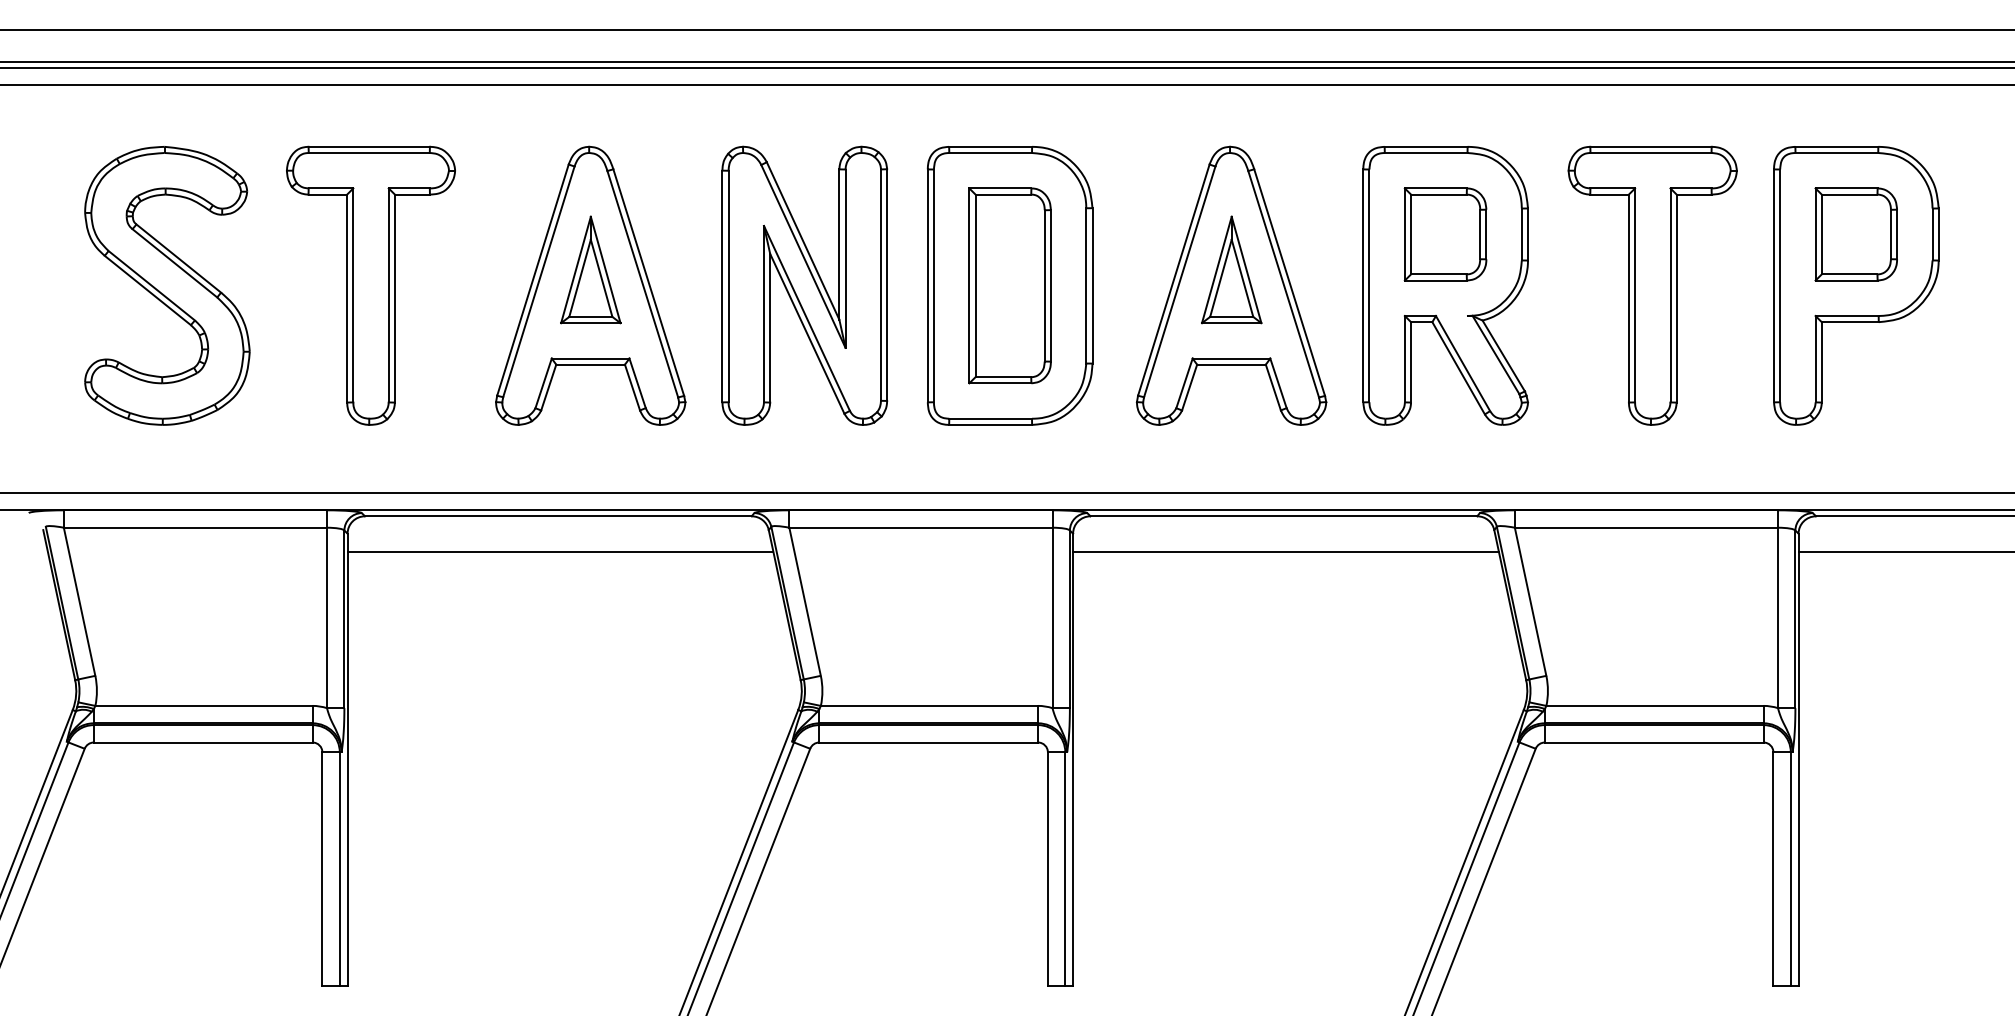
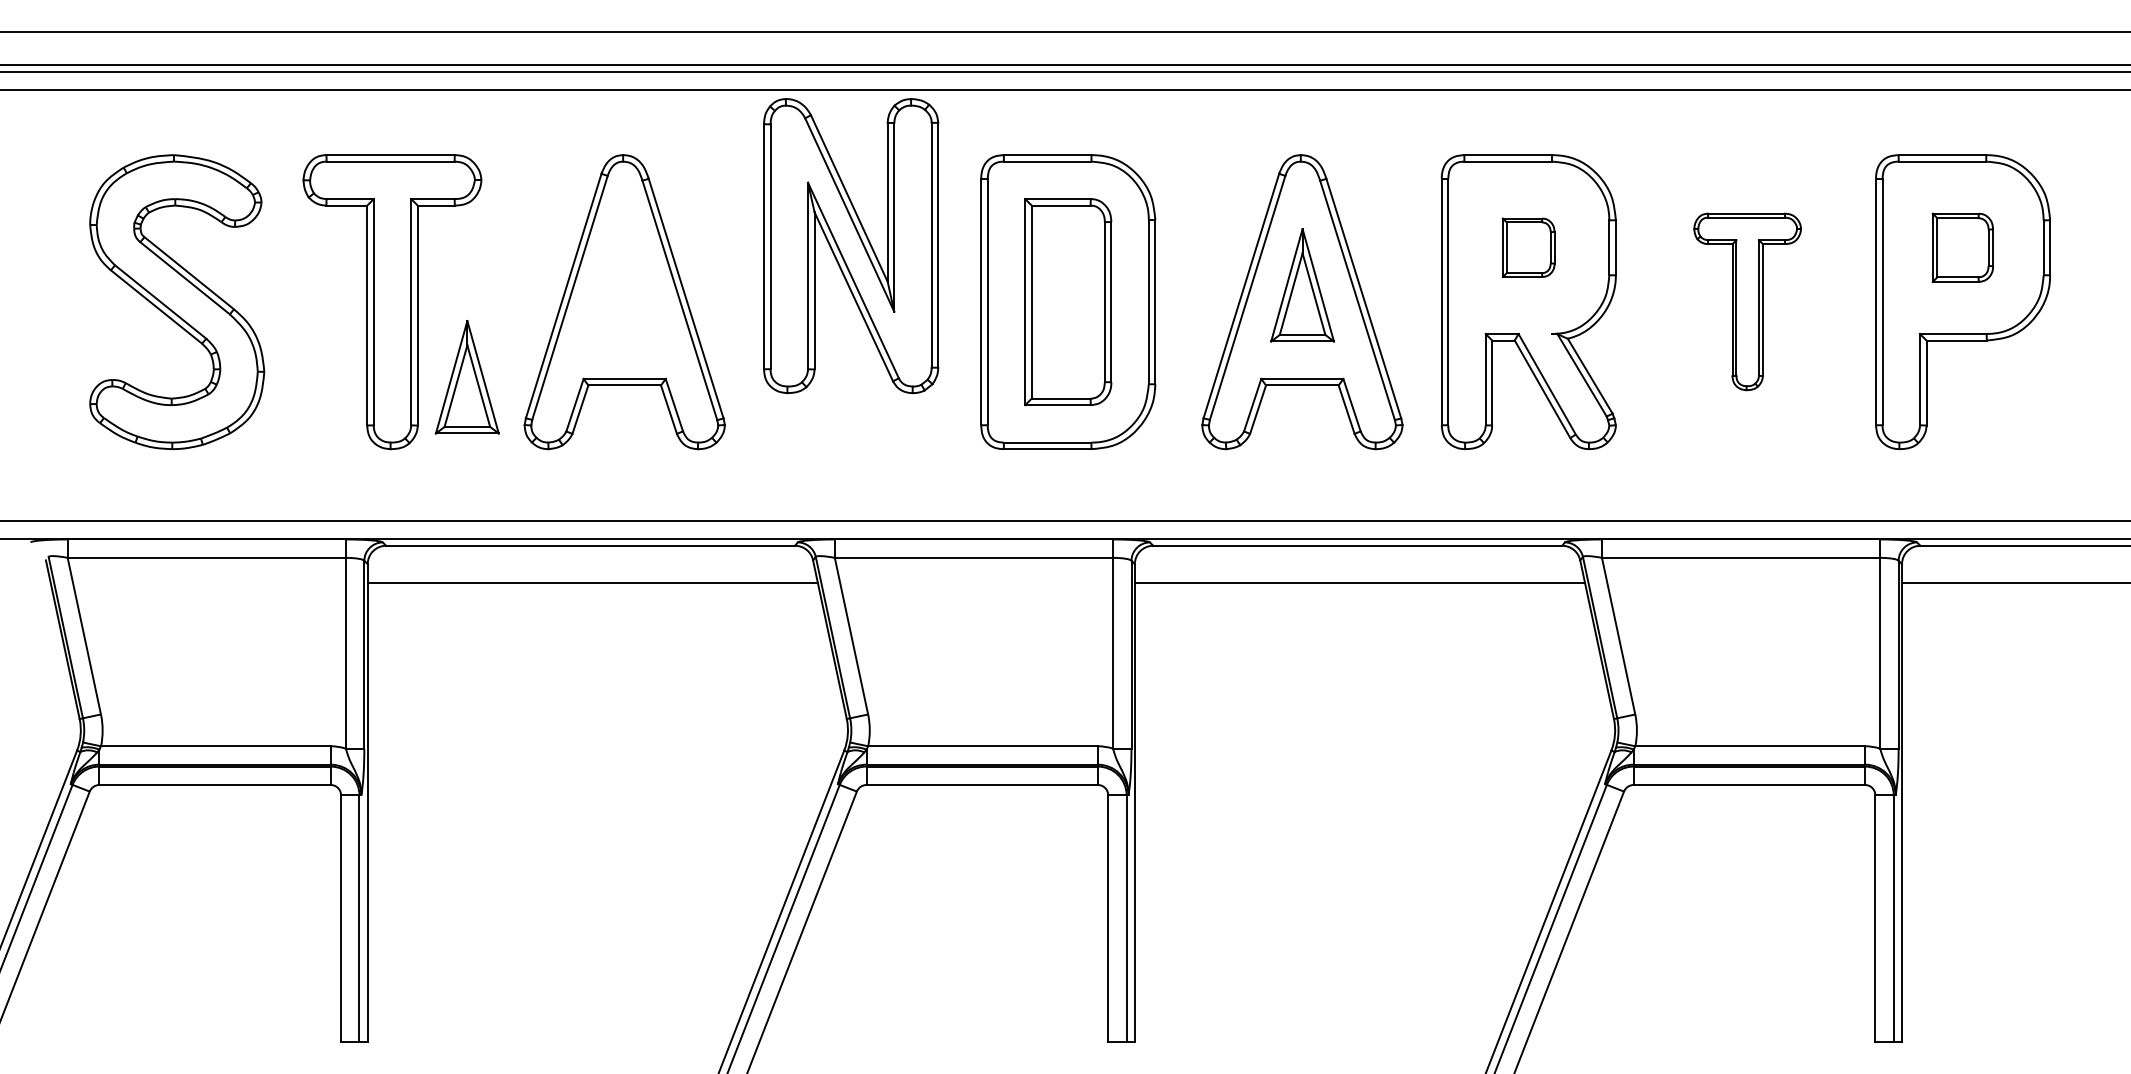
part: (1445, 234) -> (1528, 247), size x0.6
part: (1855, 234) -> (1962, 247), size x0.7
part: (590, 269) -> (467, 376), moved
part: (804, 285) -> (850, 245), moved
part: (1652, 285) -> (1747, 301), size x0.6

